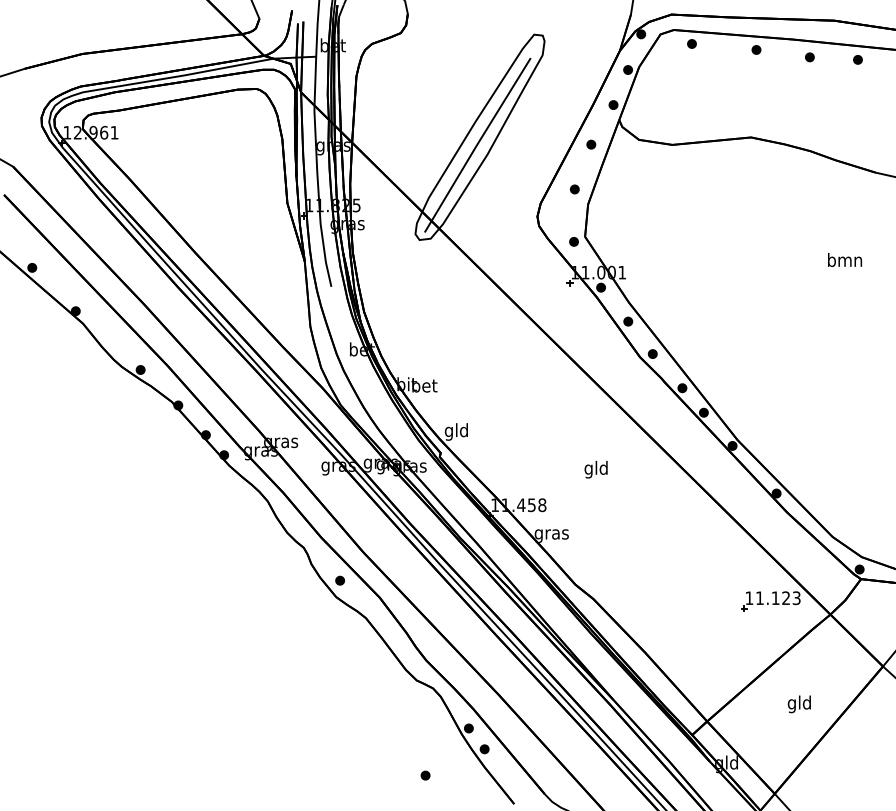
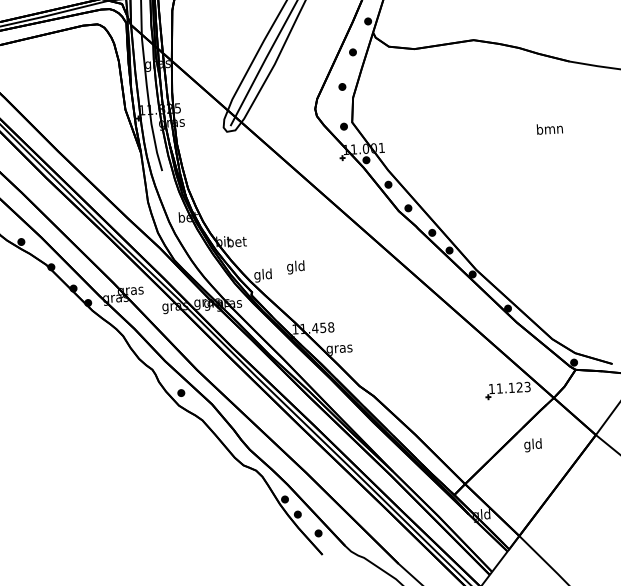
text: (595, 469) -> (295, 267), moved
text: (798, 704) -> (532, 445), moved
part: (425, 775) -> (318, 533), moved

